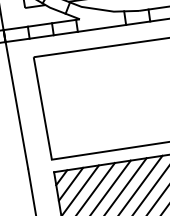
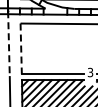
line: (15, 103) -> (8, 44), solid -> dashed
line: (43, 109) -> (21, 49), solid -> dashed

